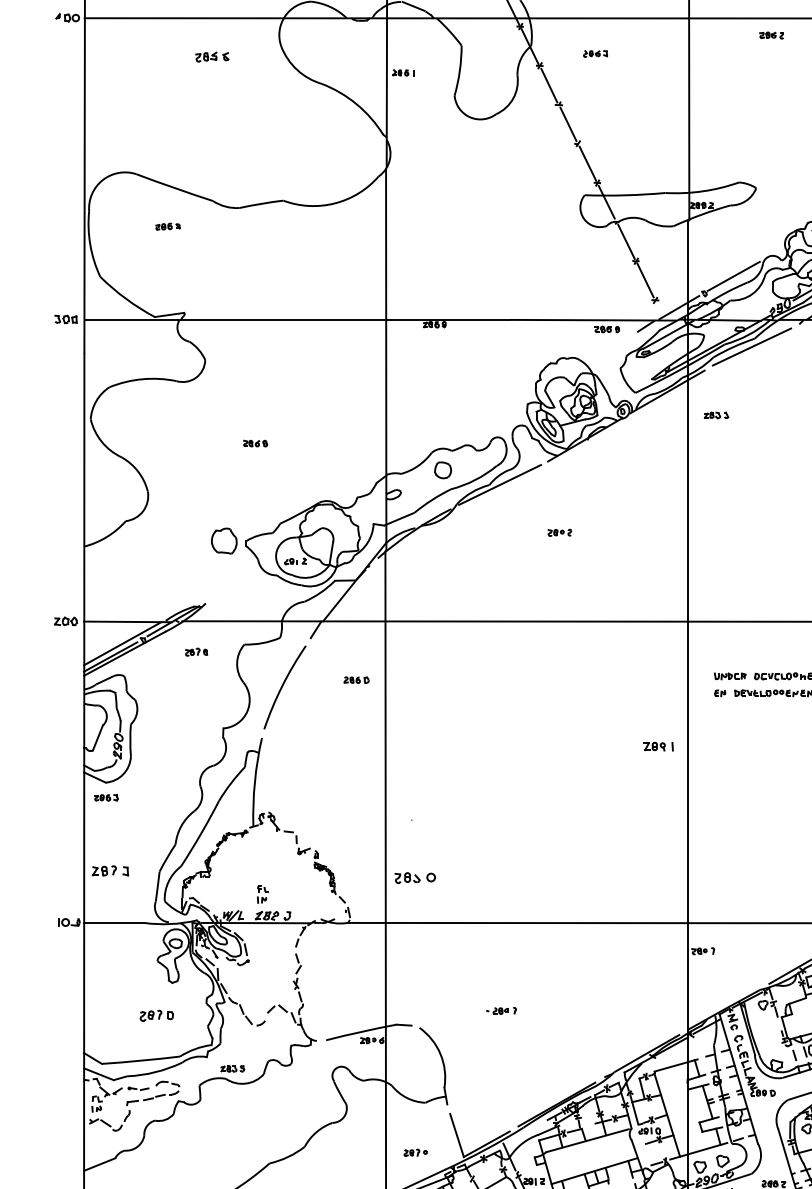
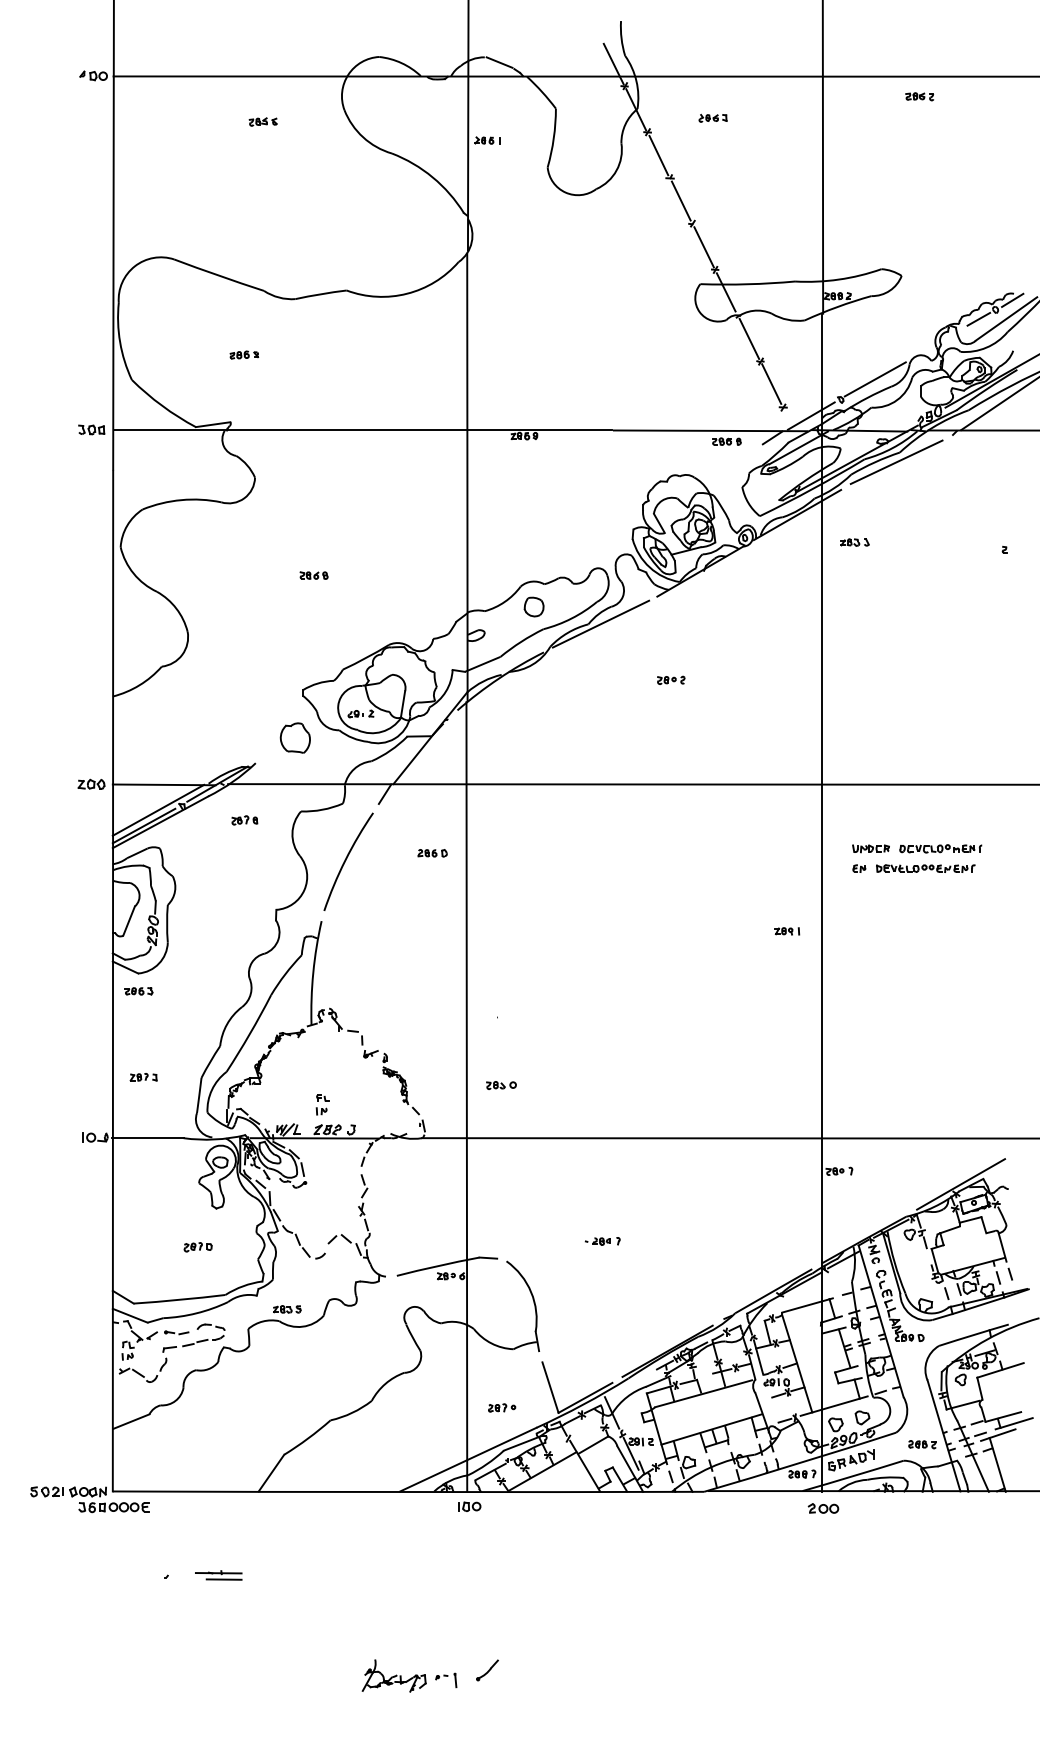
part: (211, 56) -> (262, 121), size x0.71
part: (168, 226) -> (244, 354), moved
part: (223, 540) -> (294, 737), moved
part: (658, 746) -> (787, 931), size x0.71
part: (110, 871) -> (143, 1077), size x0.62
part: (415, 878) -> (501, 1085), size x0.62
part: (156, 1016) -> (197, 1247), size x0.71

